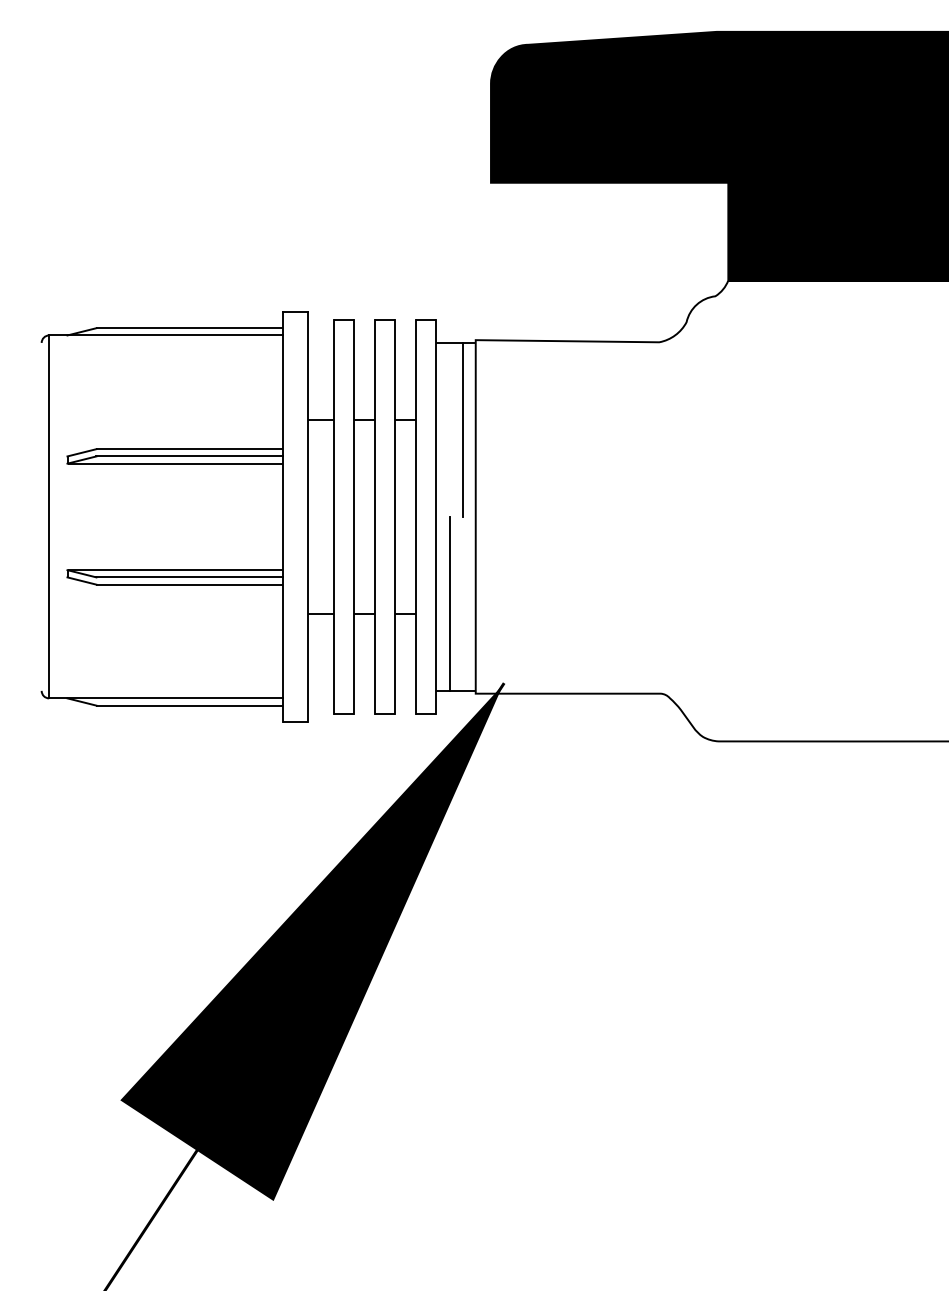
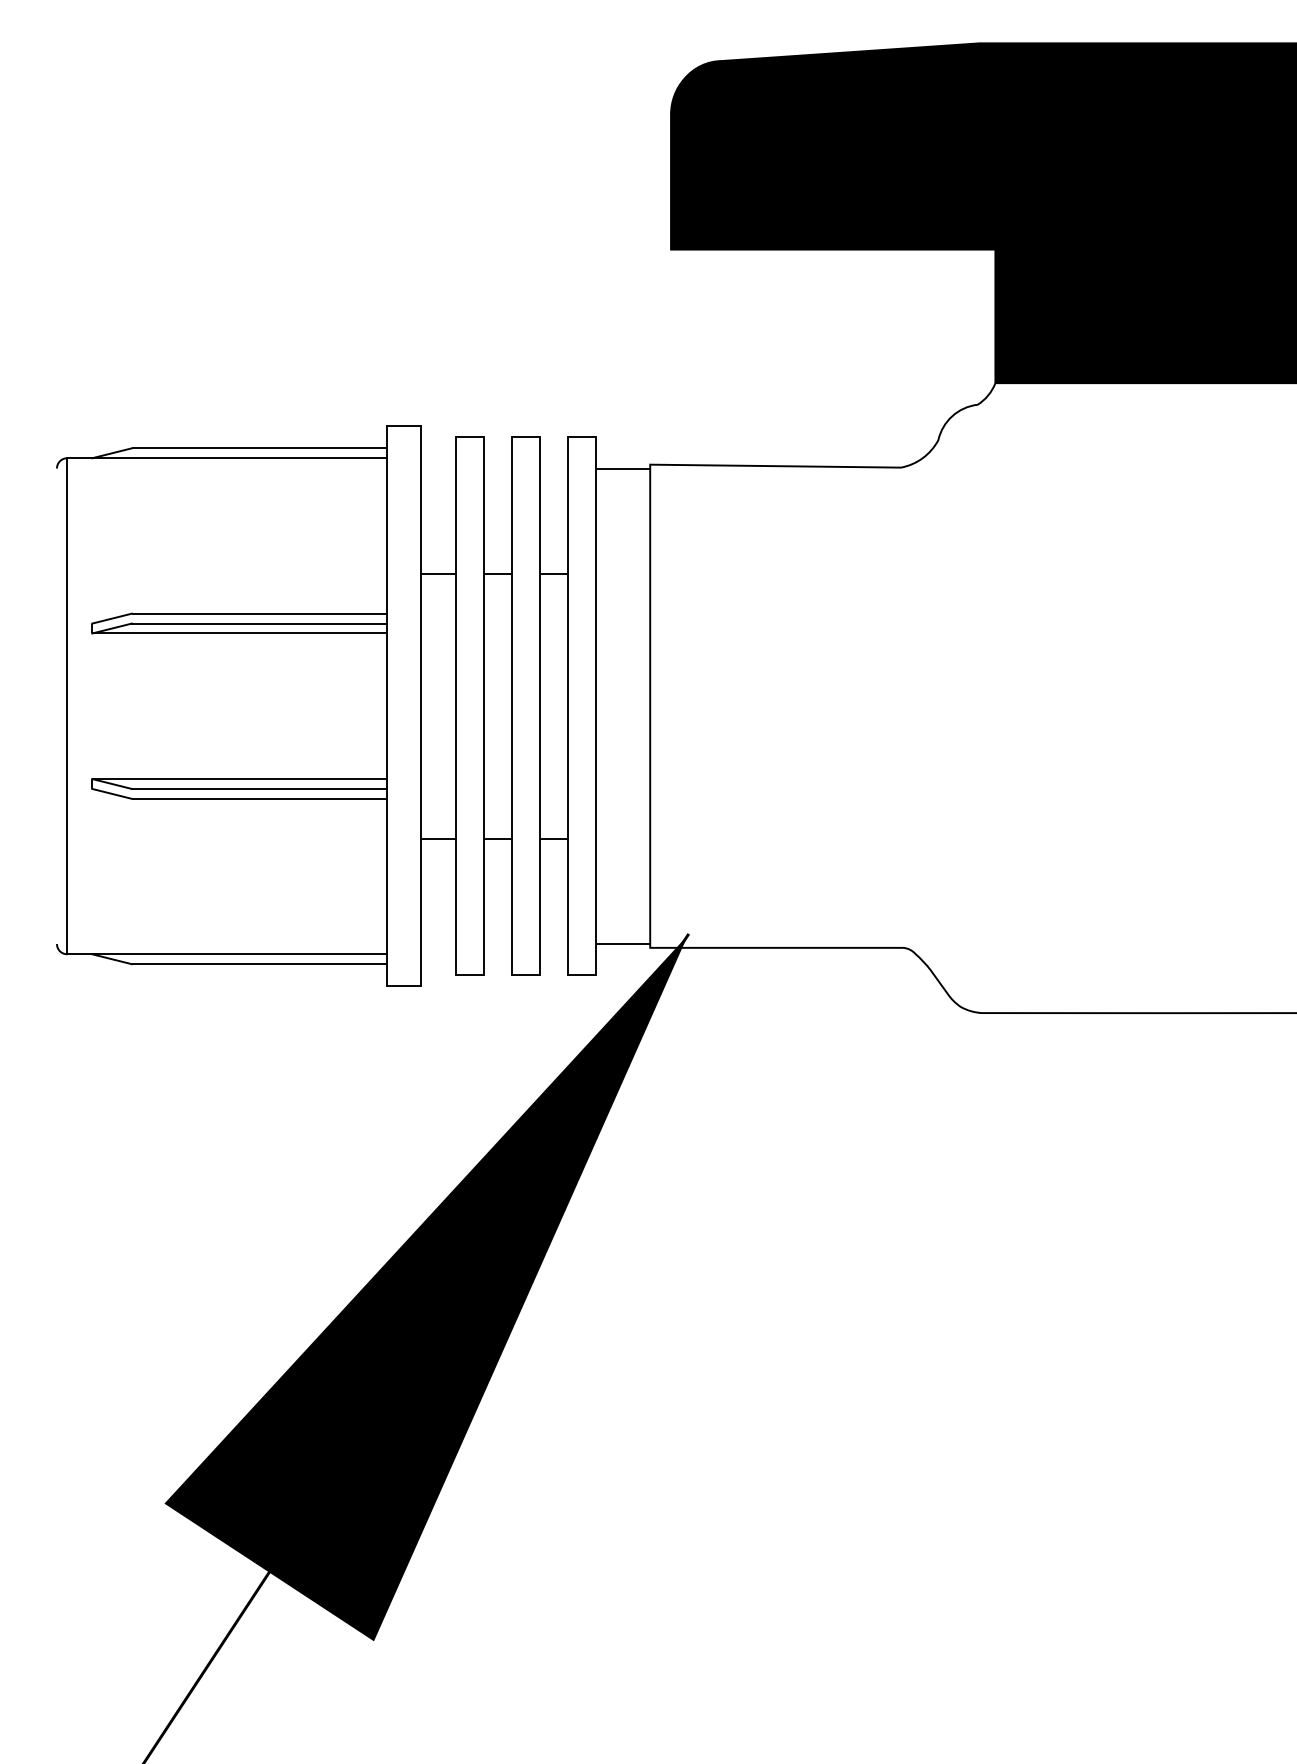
line: (463, 429) -> (633, 586), removed
line: (450, 603) -> (615, 824), removed

